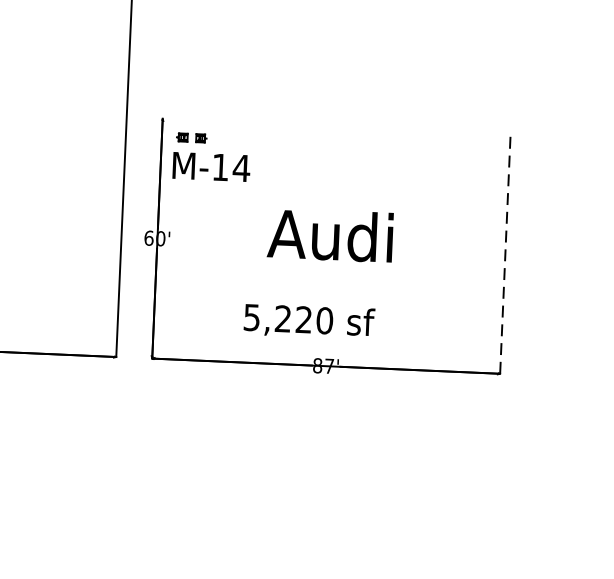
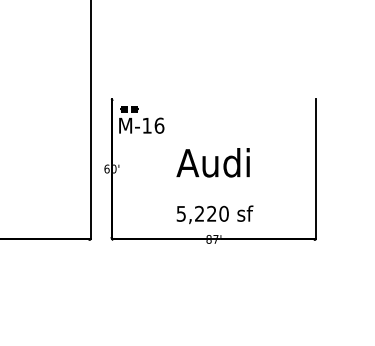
text: (241, 167) -> (159, 125), M-14 -> M-16
line: (506, 252) -> (316, 168), dashed -> solid
text: (308, 321) -> (214, 214), moved

